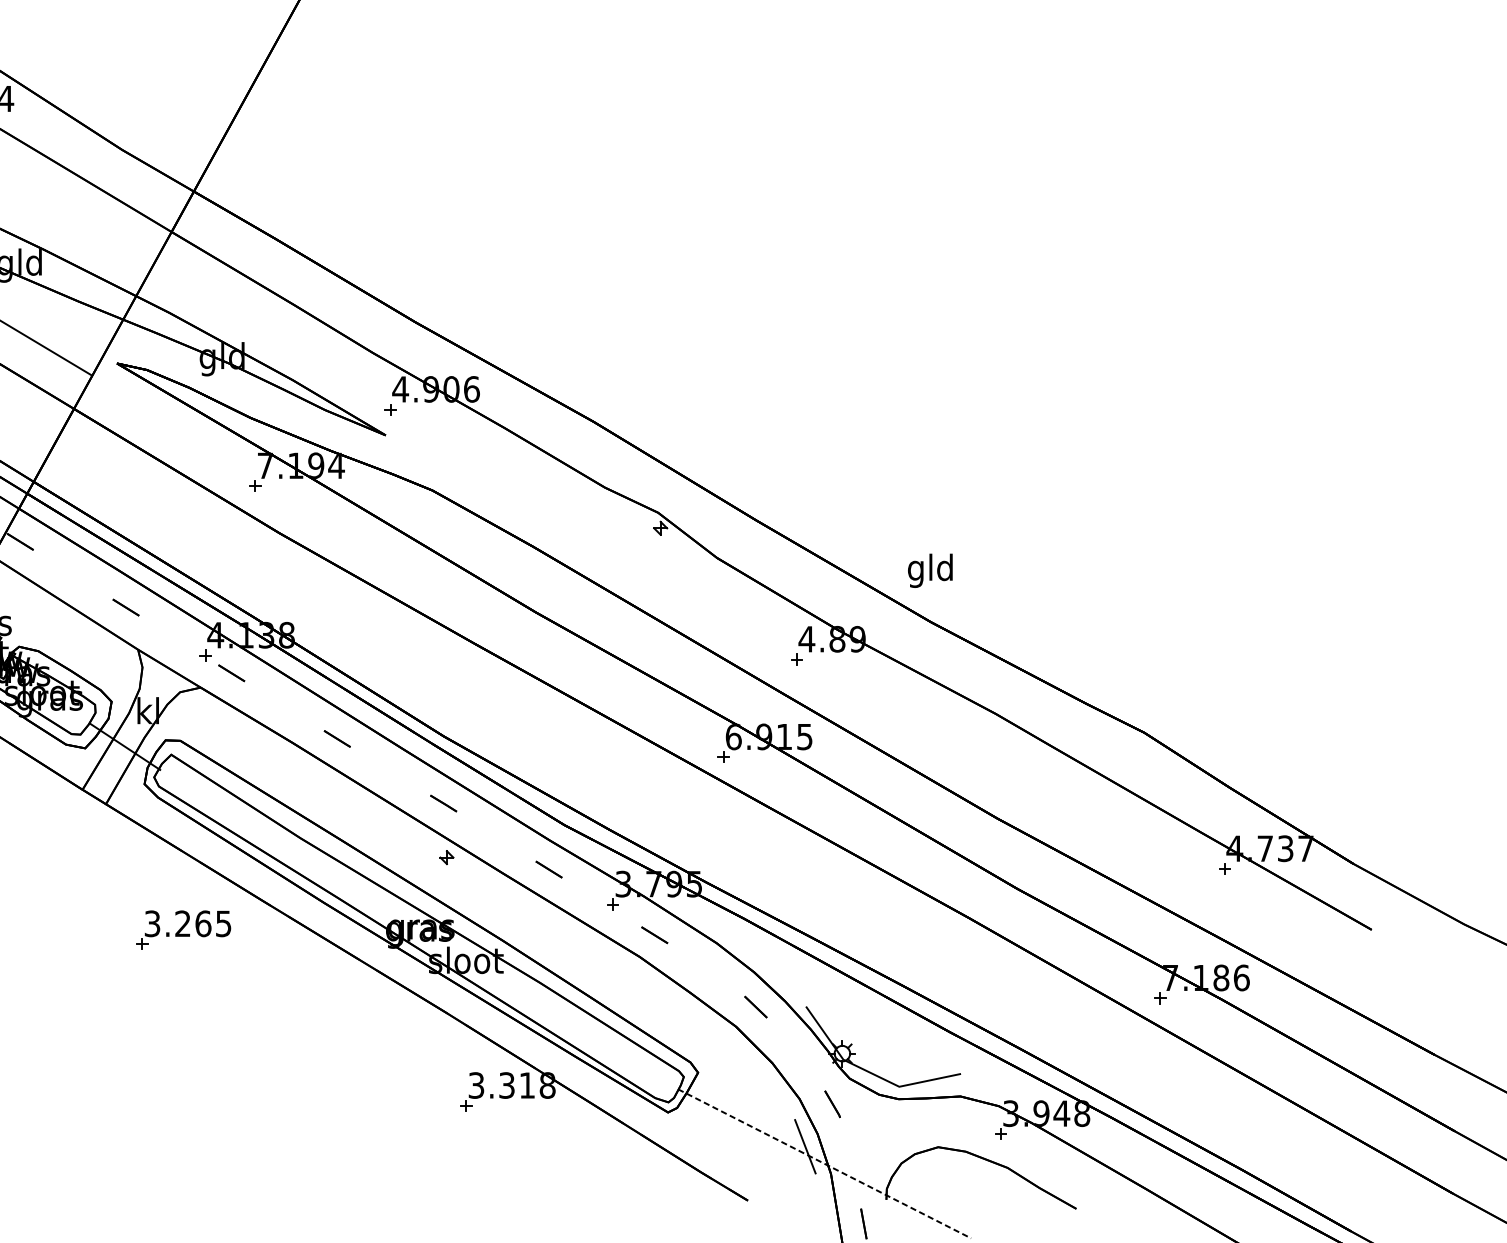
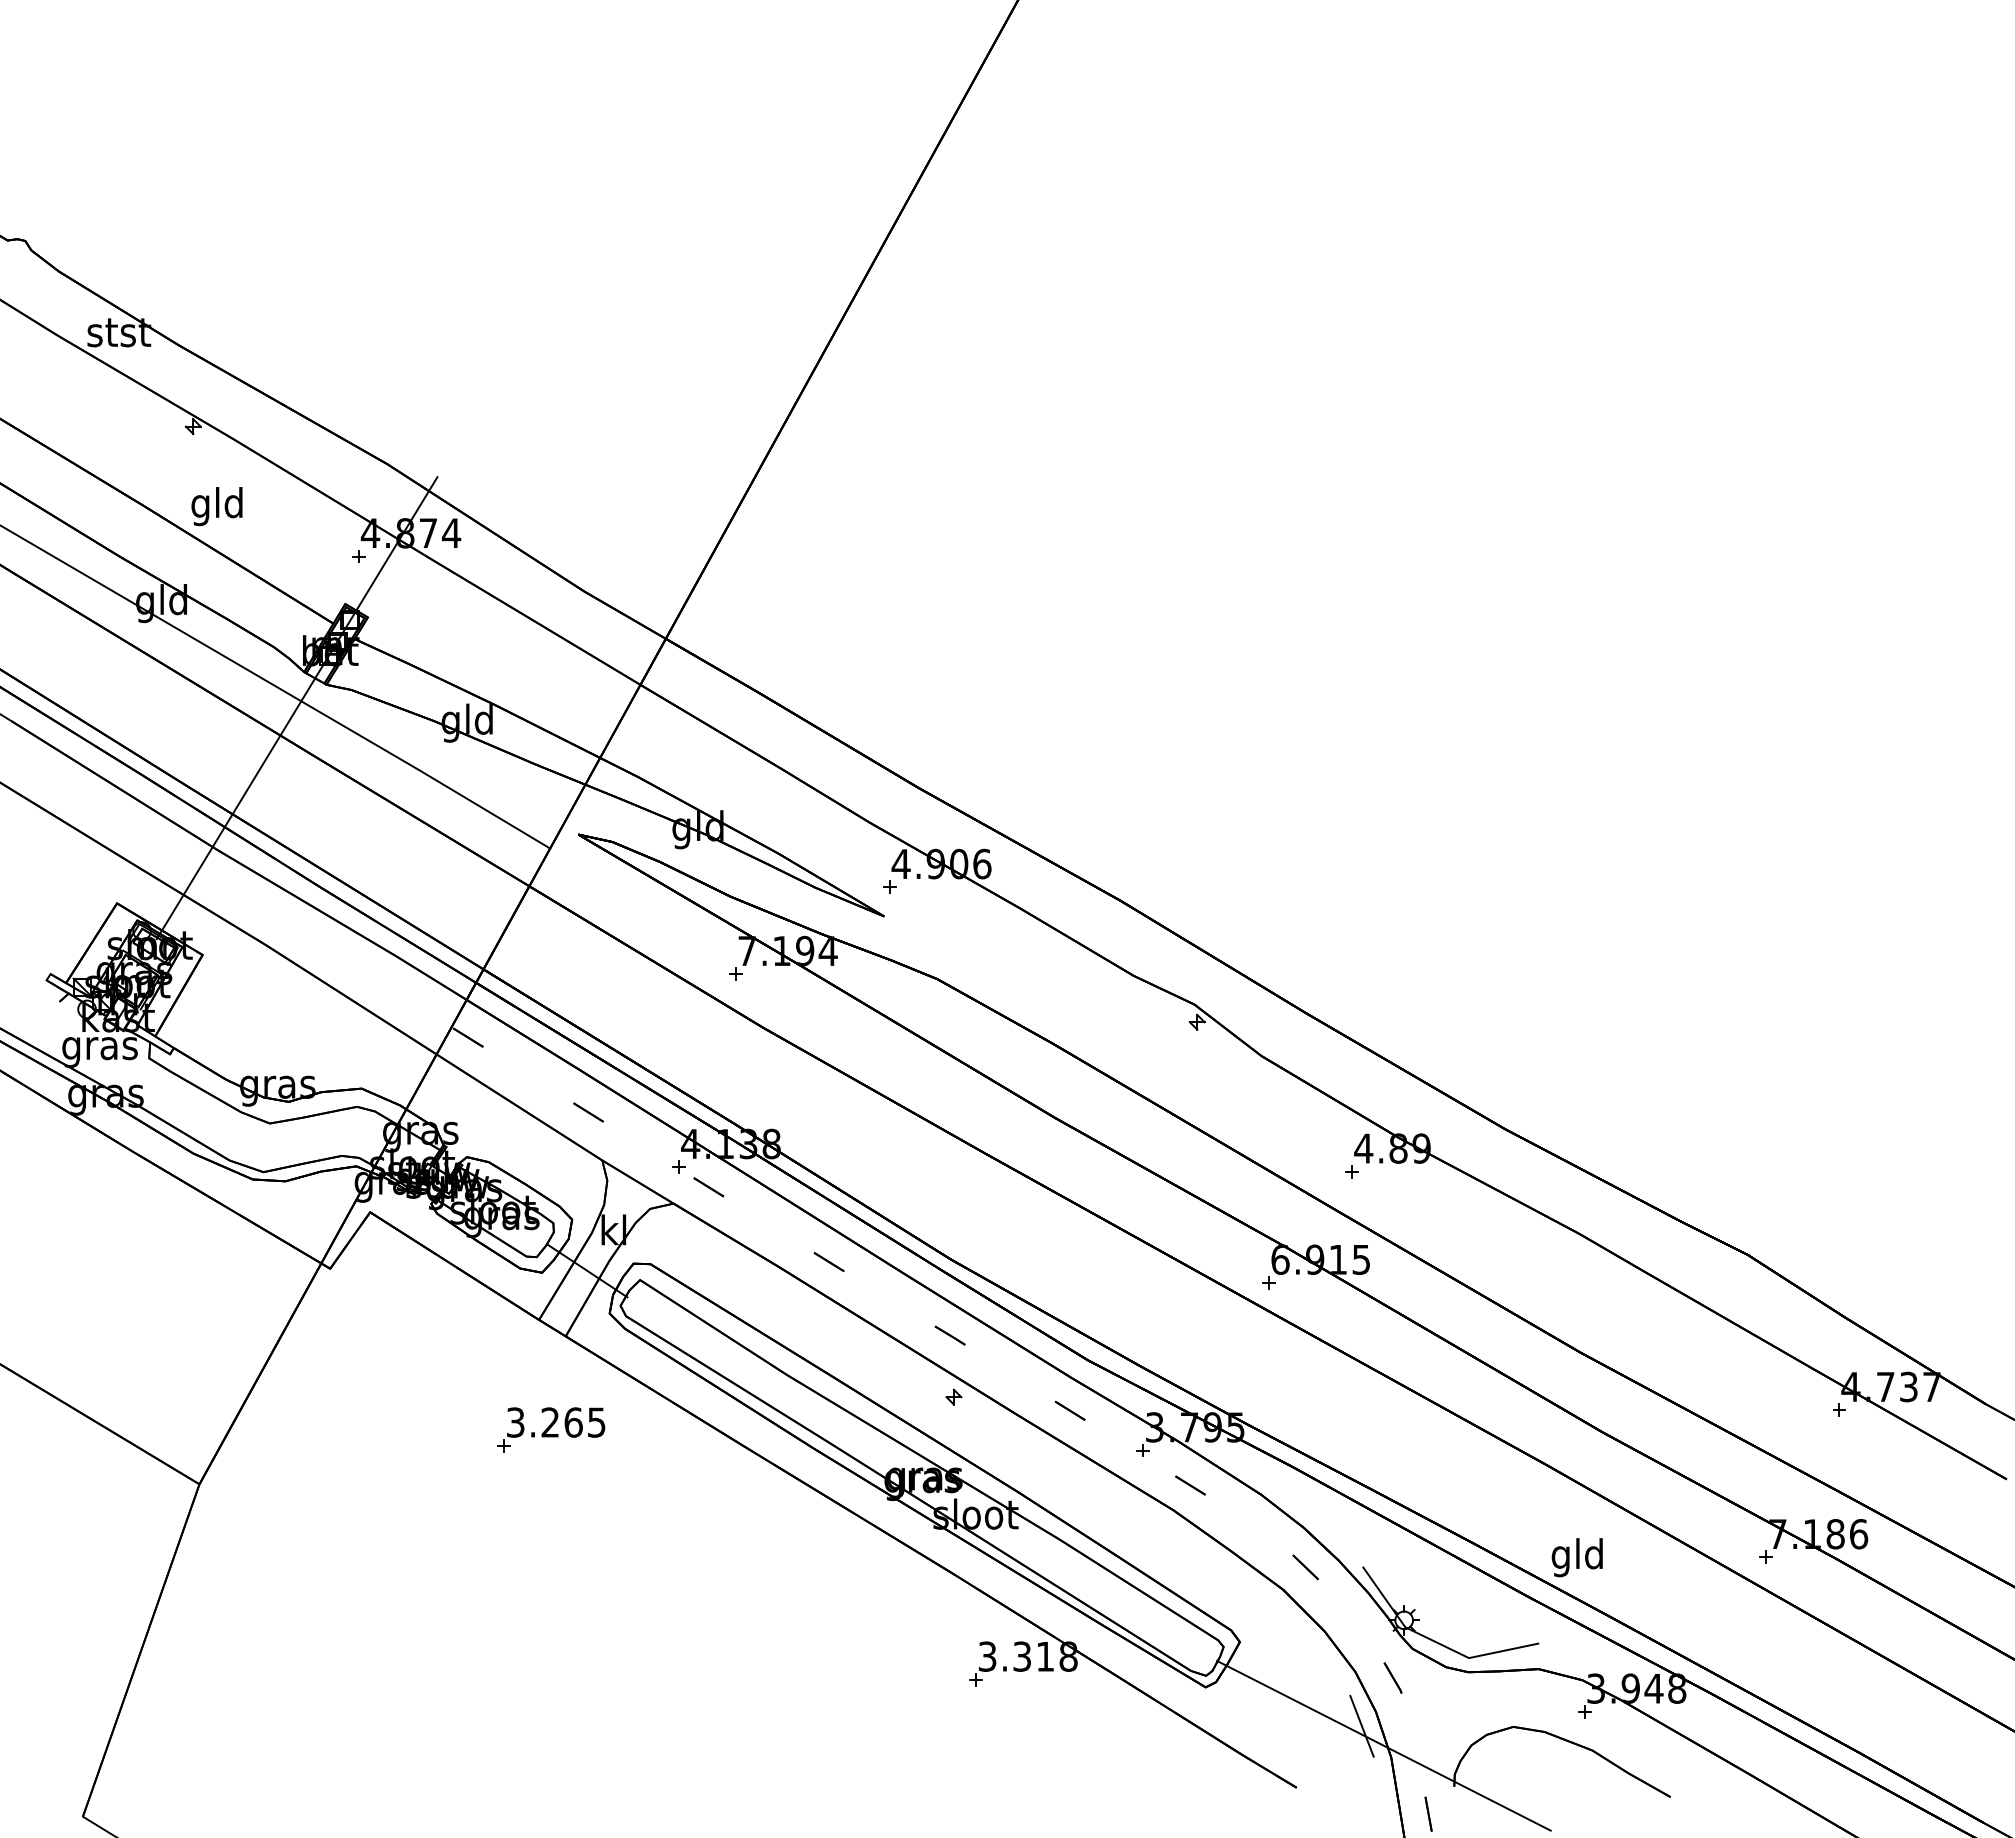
text: (929, 570) -> (1576, 1557), moved
part: (183, 929) -> (551, 1429), moved
line: (825, 1164) -> (1384, 1746), dashed -> solid

